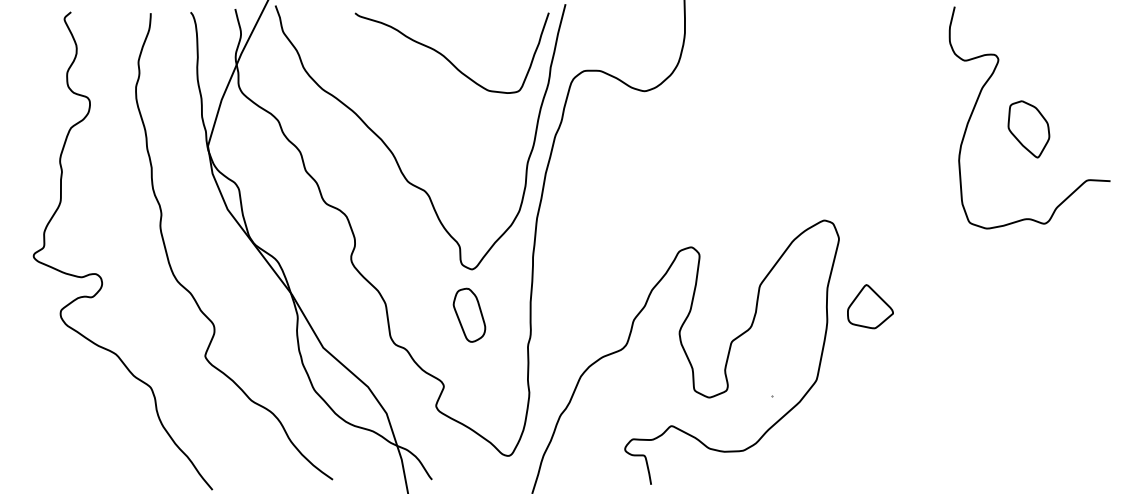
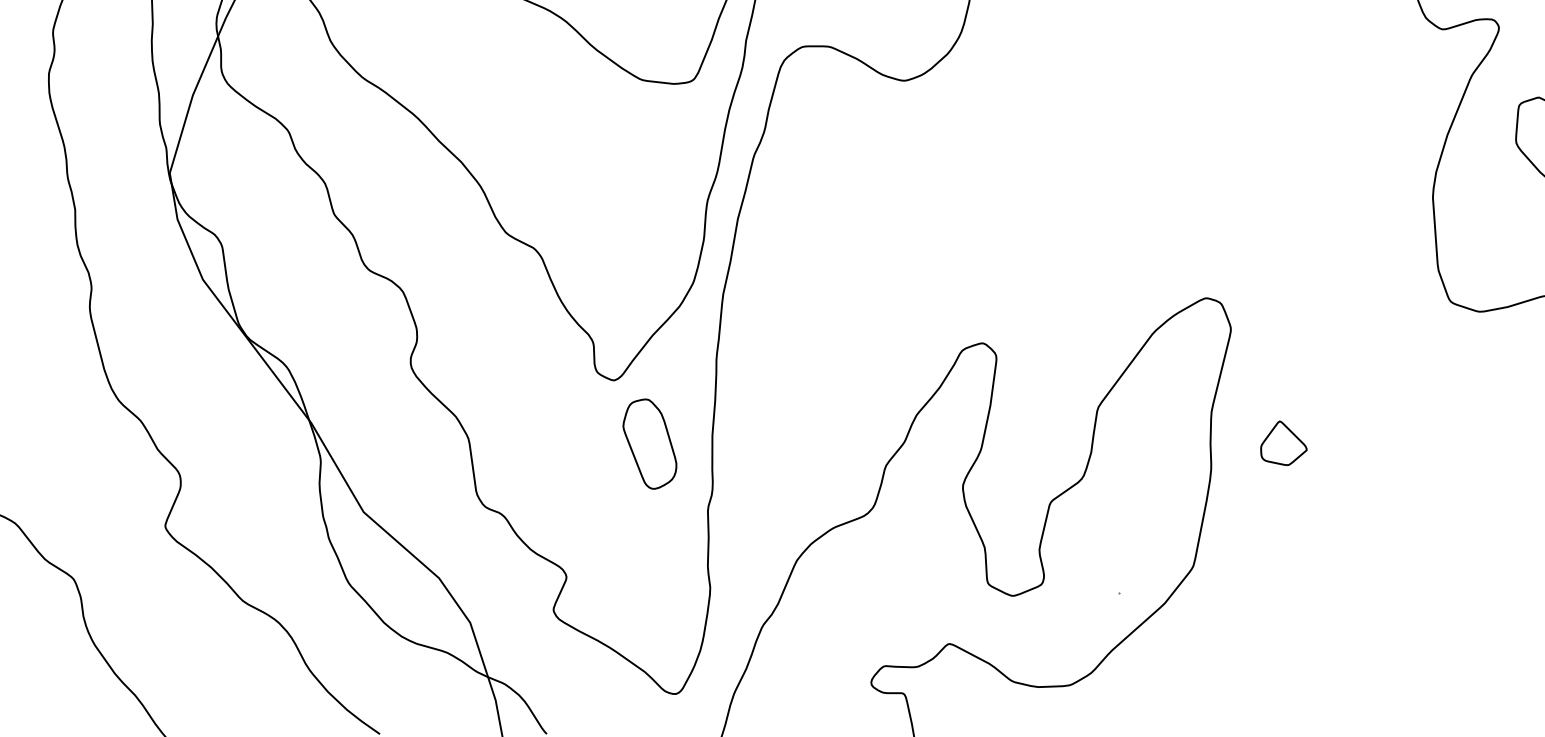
part: (870, 306) -> (1283, 442), size x0.6
part: (469, 314) -> (649, 442), moved

